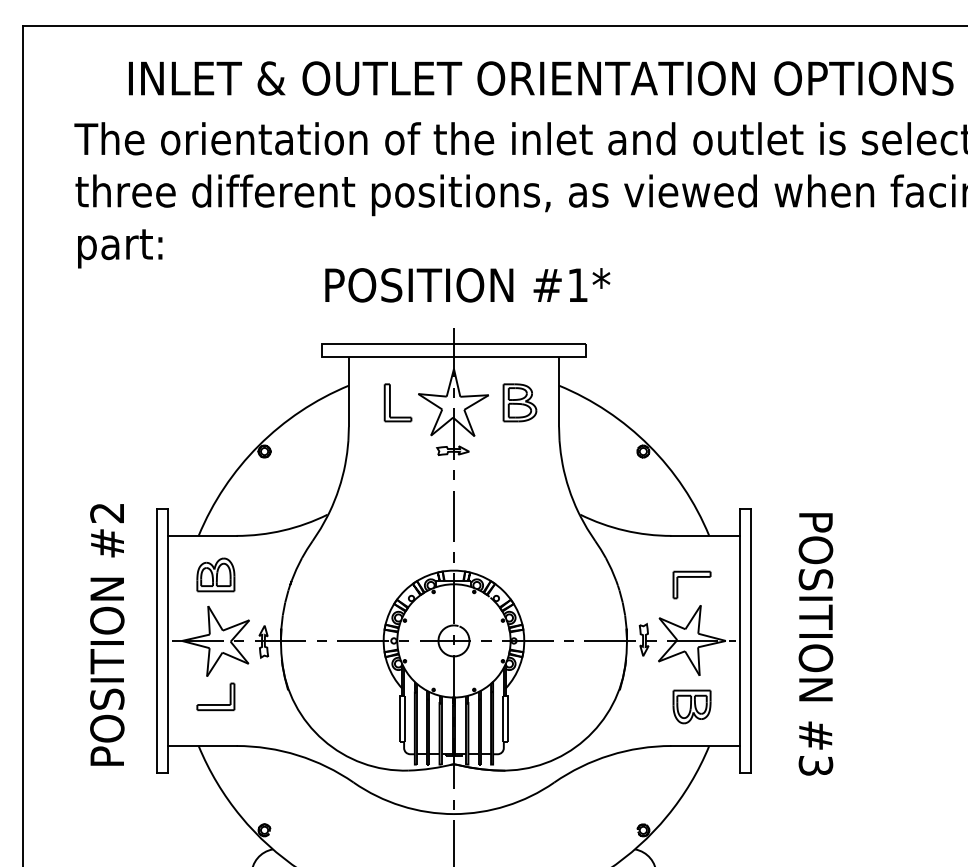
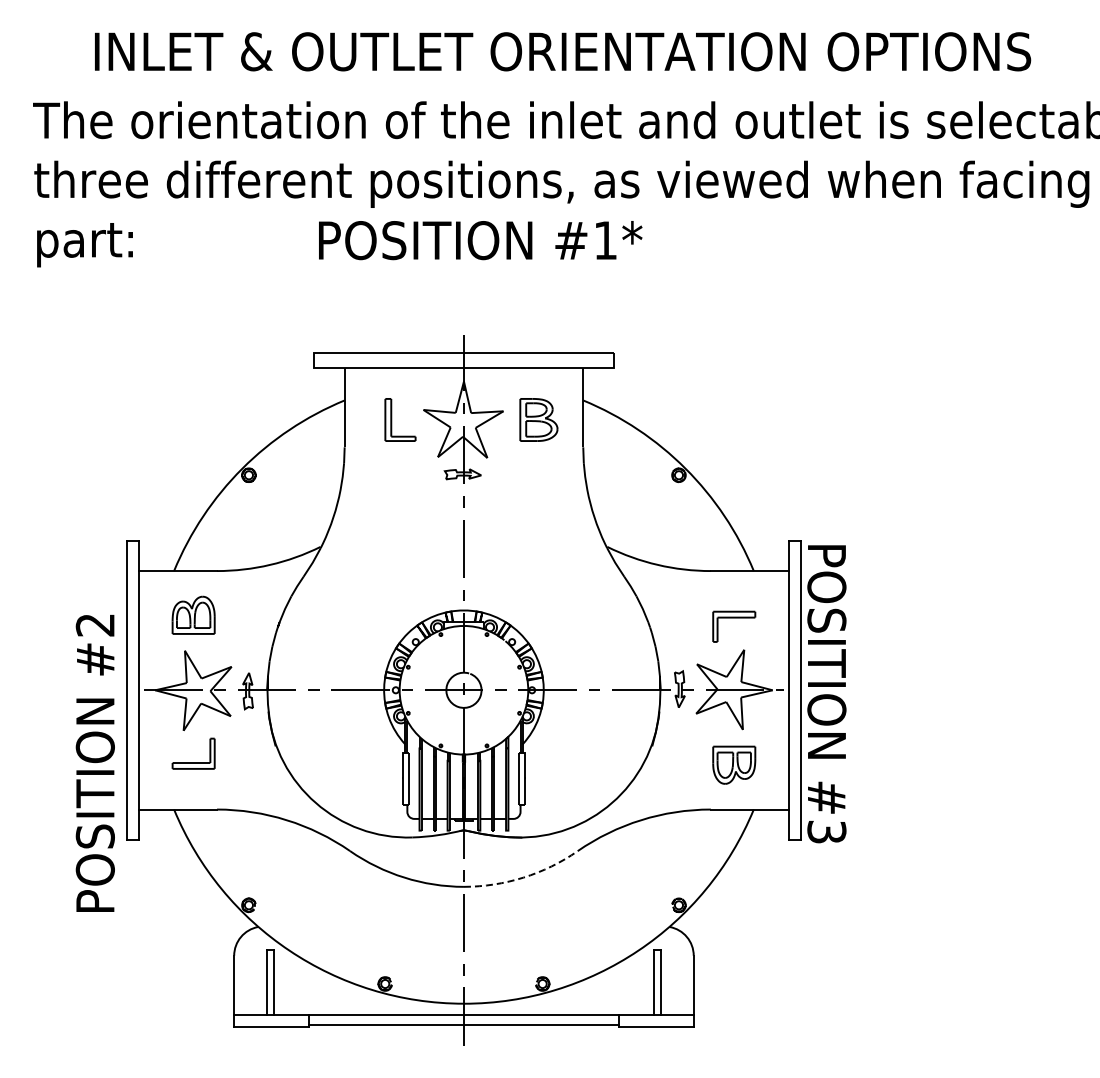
text: (467, 285) -> (480, 240), moved
text: (106, 634) -> (94, 763), moved
text: (815, 644) -> (826, 694), moved
arc: (506, 805) -> (523, 877), solid -> dashed

